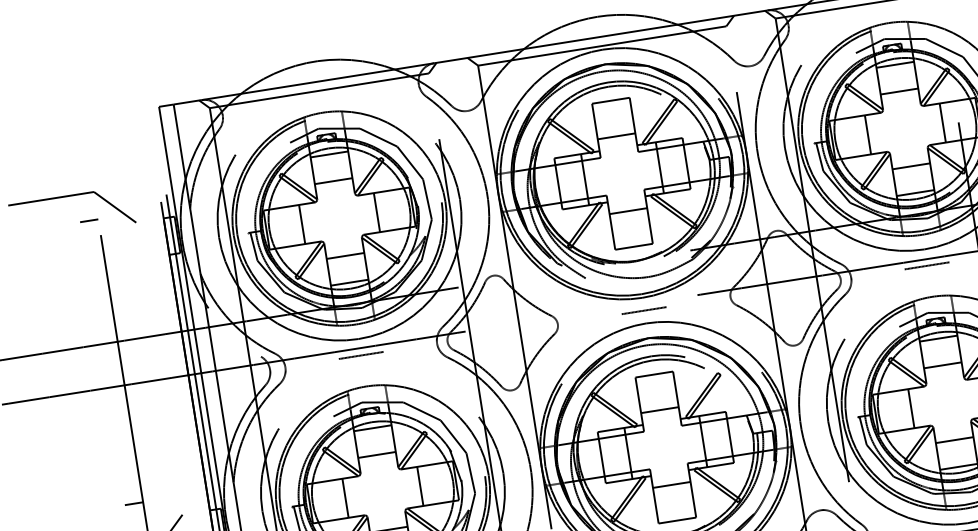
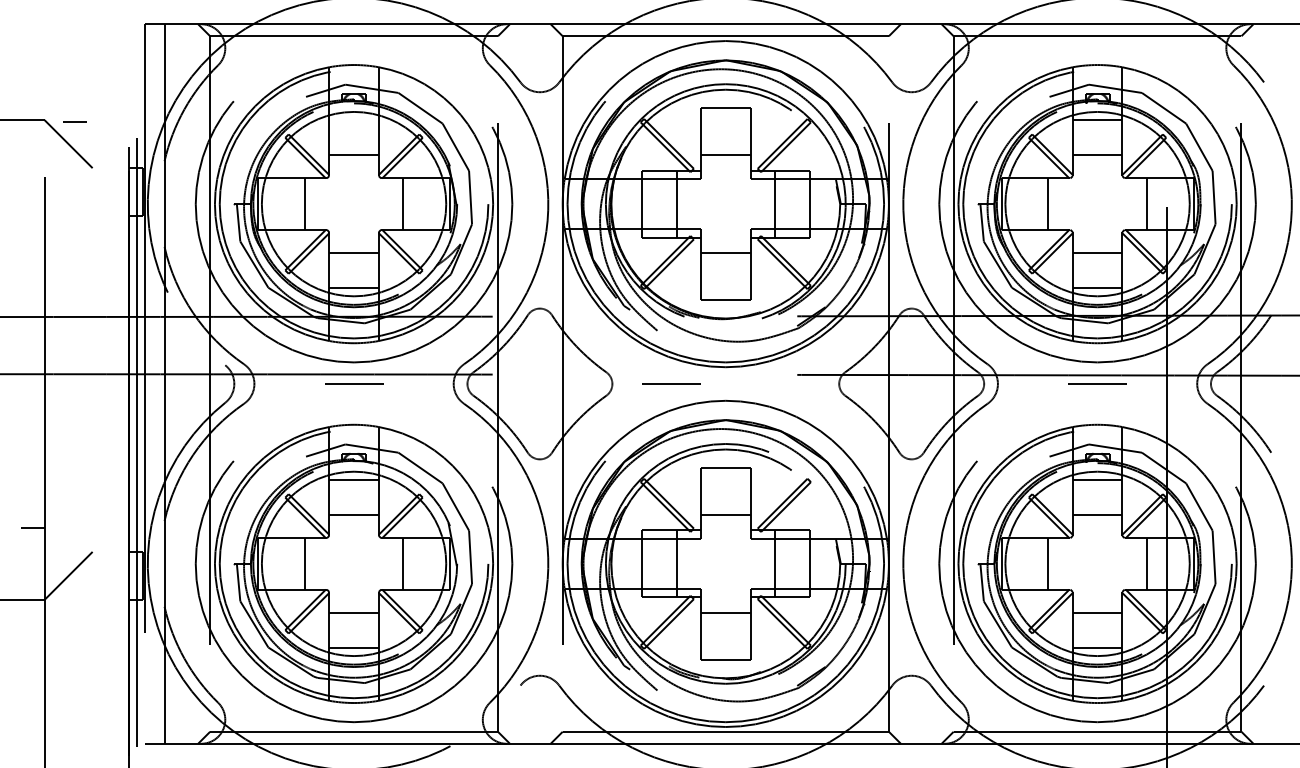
line: (328, 154) -> (353, 119), removed
line: (89, 220) -> (74, 121), moved
line: (643, 310) -> (671, 383), moved

